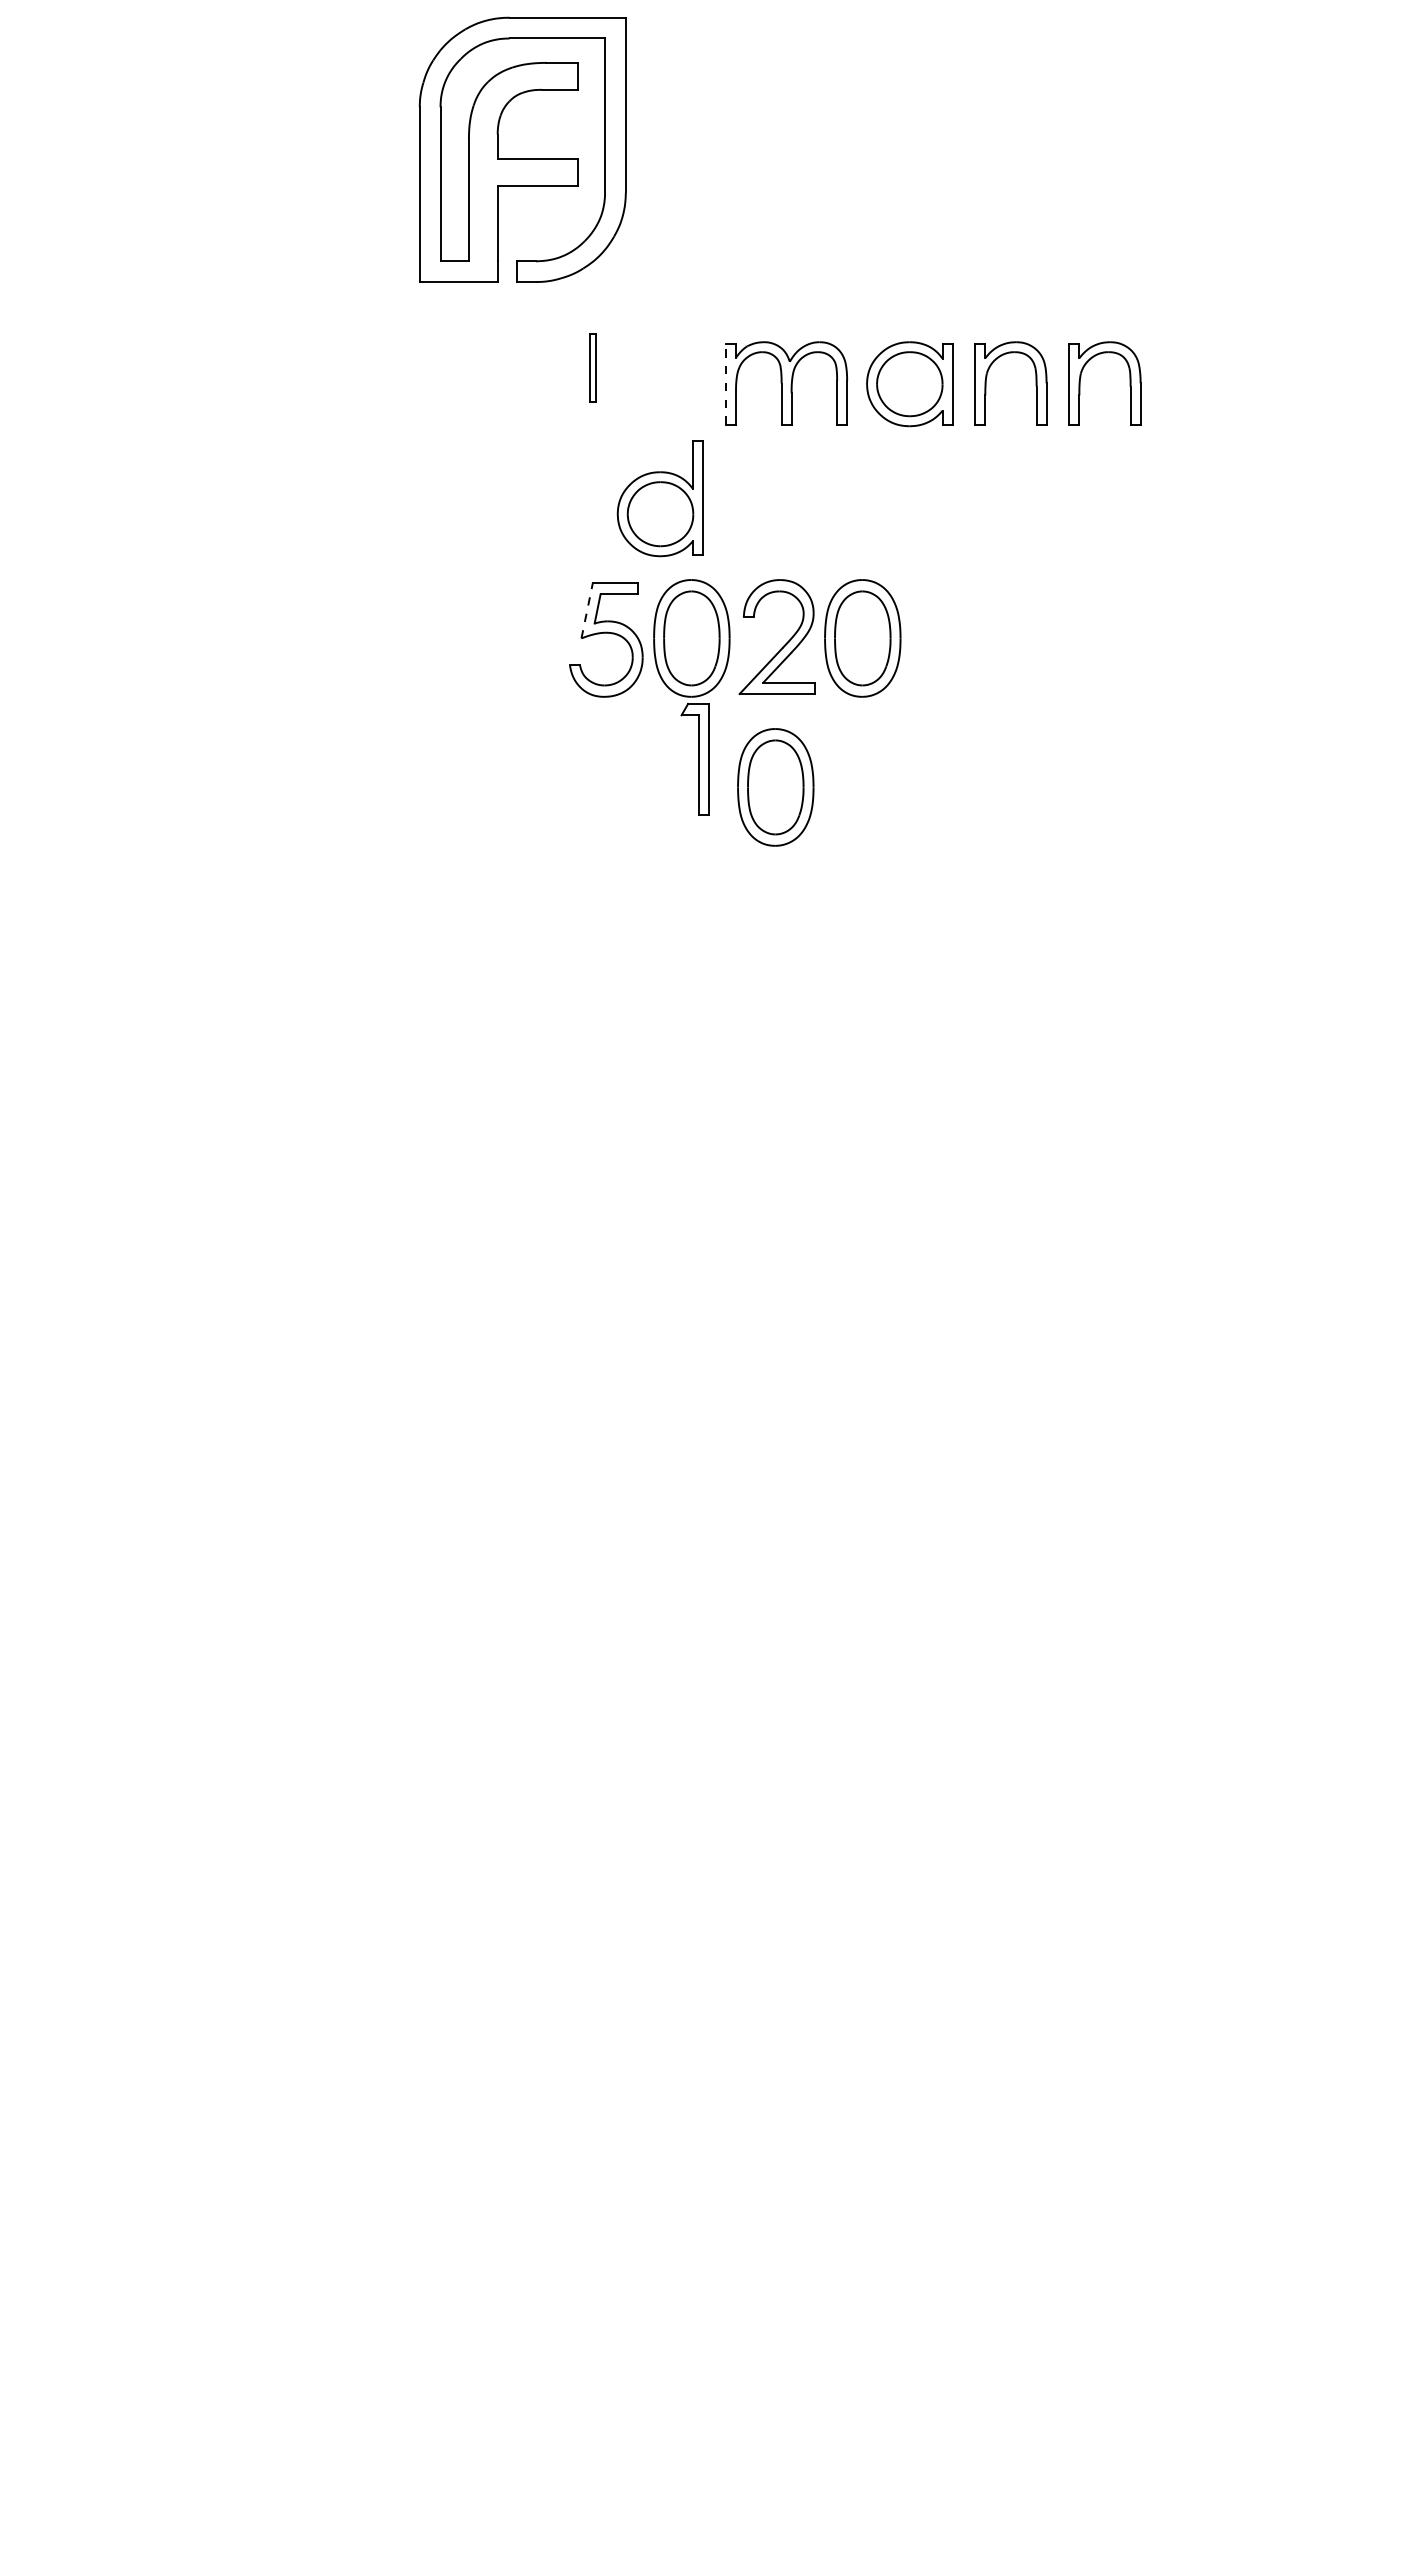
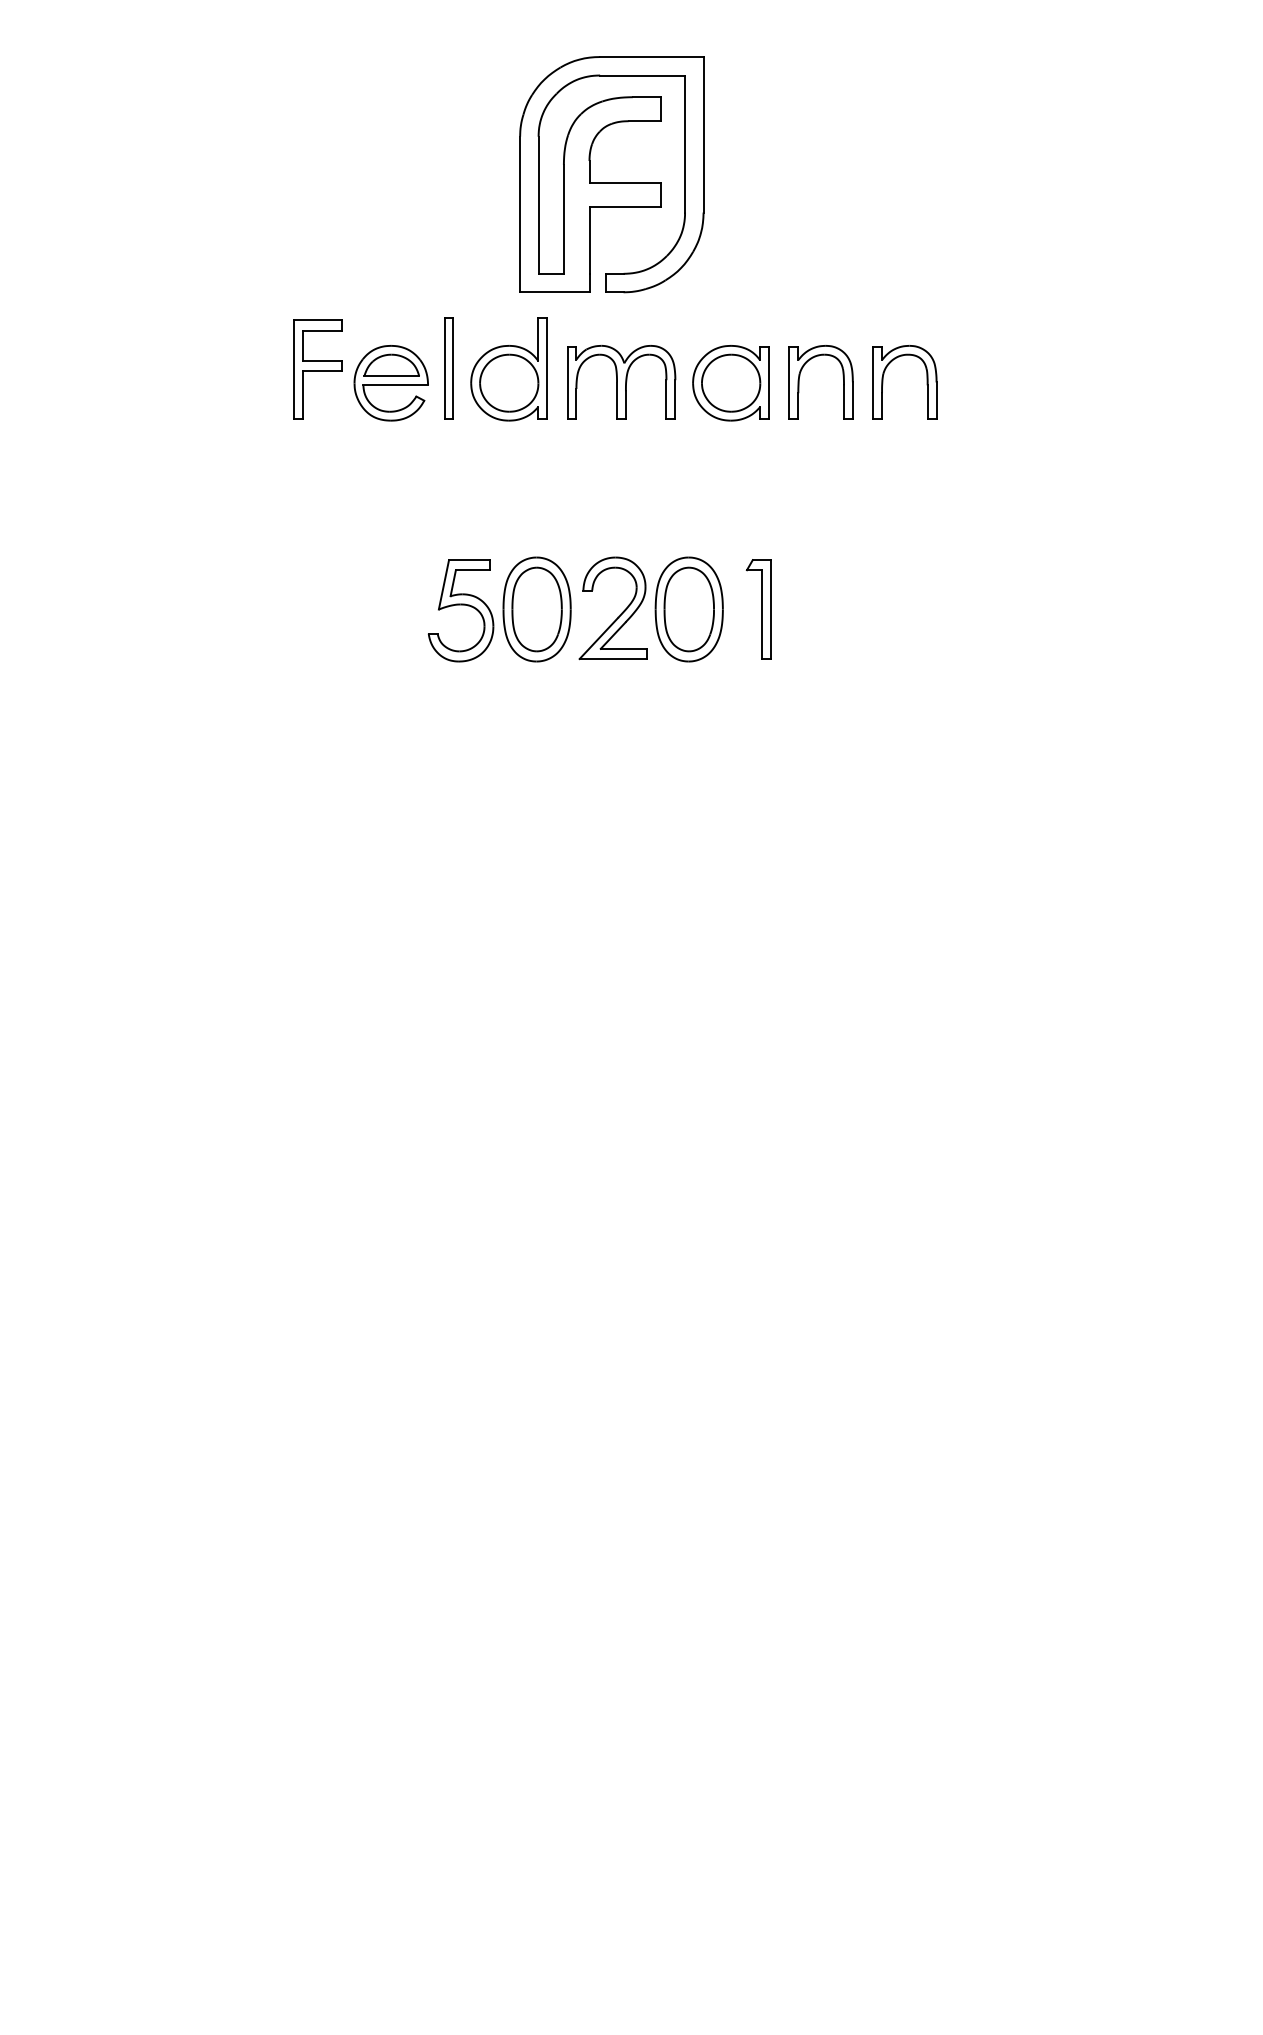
part: (522, 158) -> (611, 182), moved
part: (592, 367) -> (448, 368), size x1.67
part: (444, 369) -> (316, 370), added
part: (527, 384) -> (390, 383), added
line: (726, 384) -> (567, 383), dashed -> solid
part: (659, 498) -> (508, 369), moved
line: (587, 610) -> (444, 584), dashed -> solid
part: (694, 759) -> (758, 609), moved
part: (775, 787) -> (611, 742), removed

